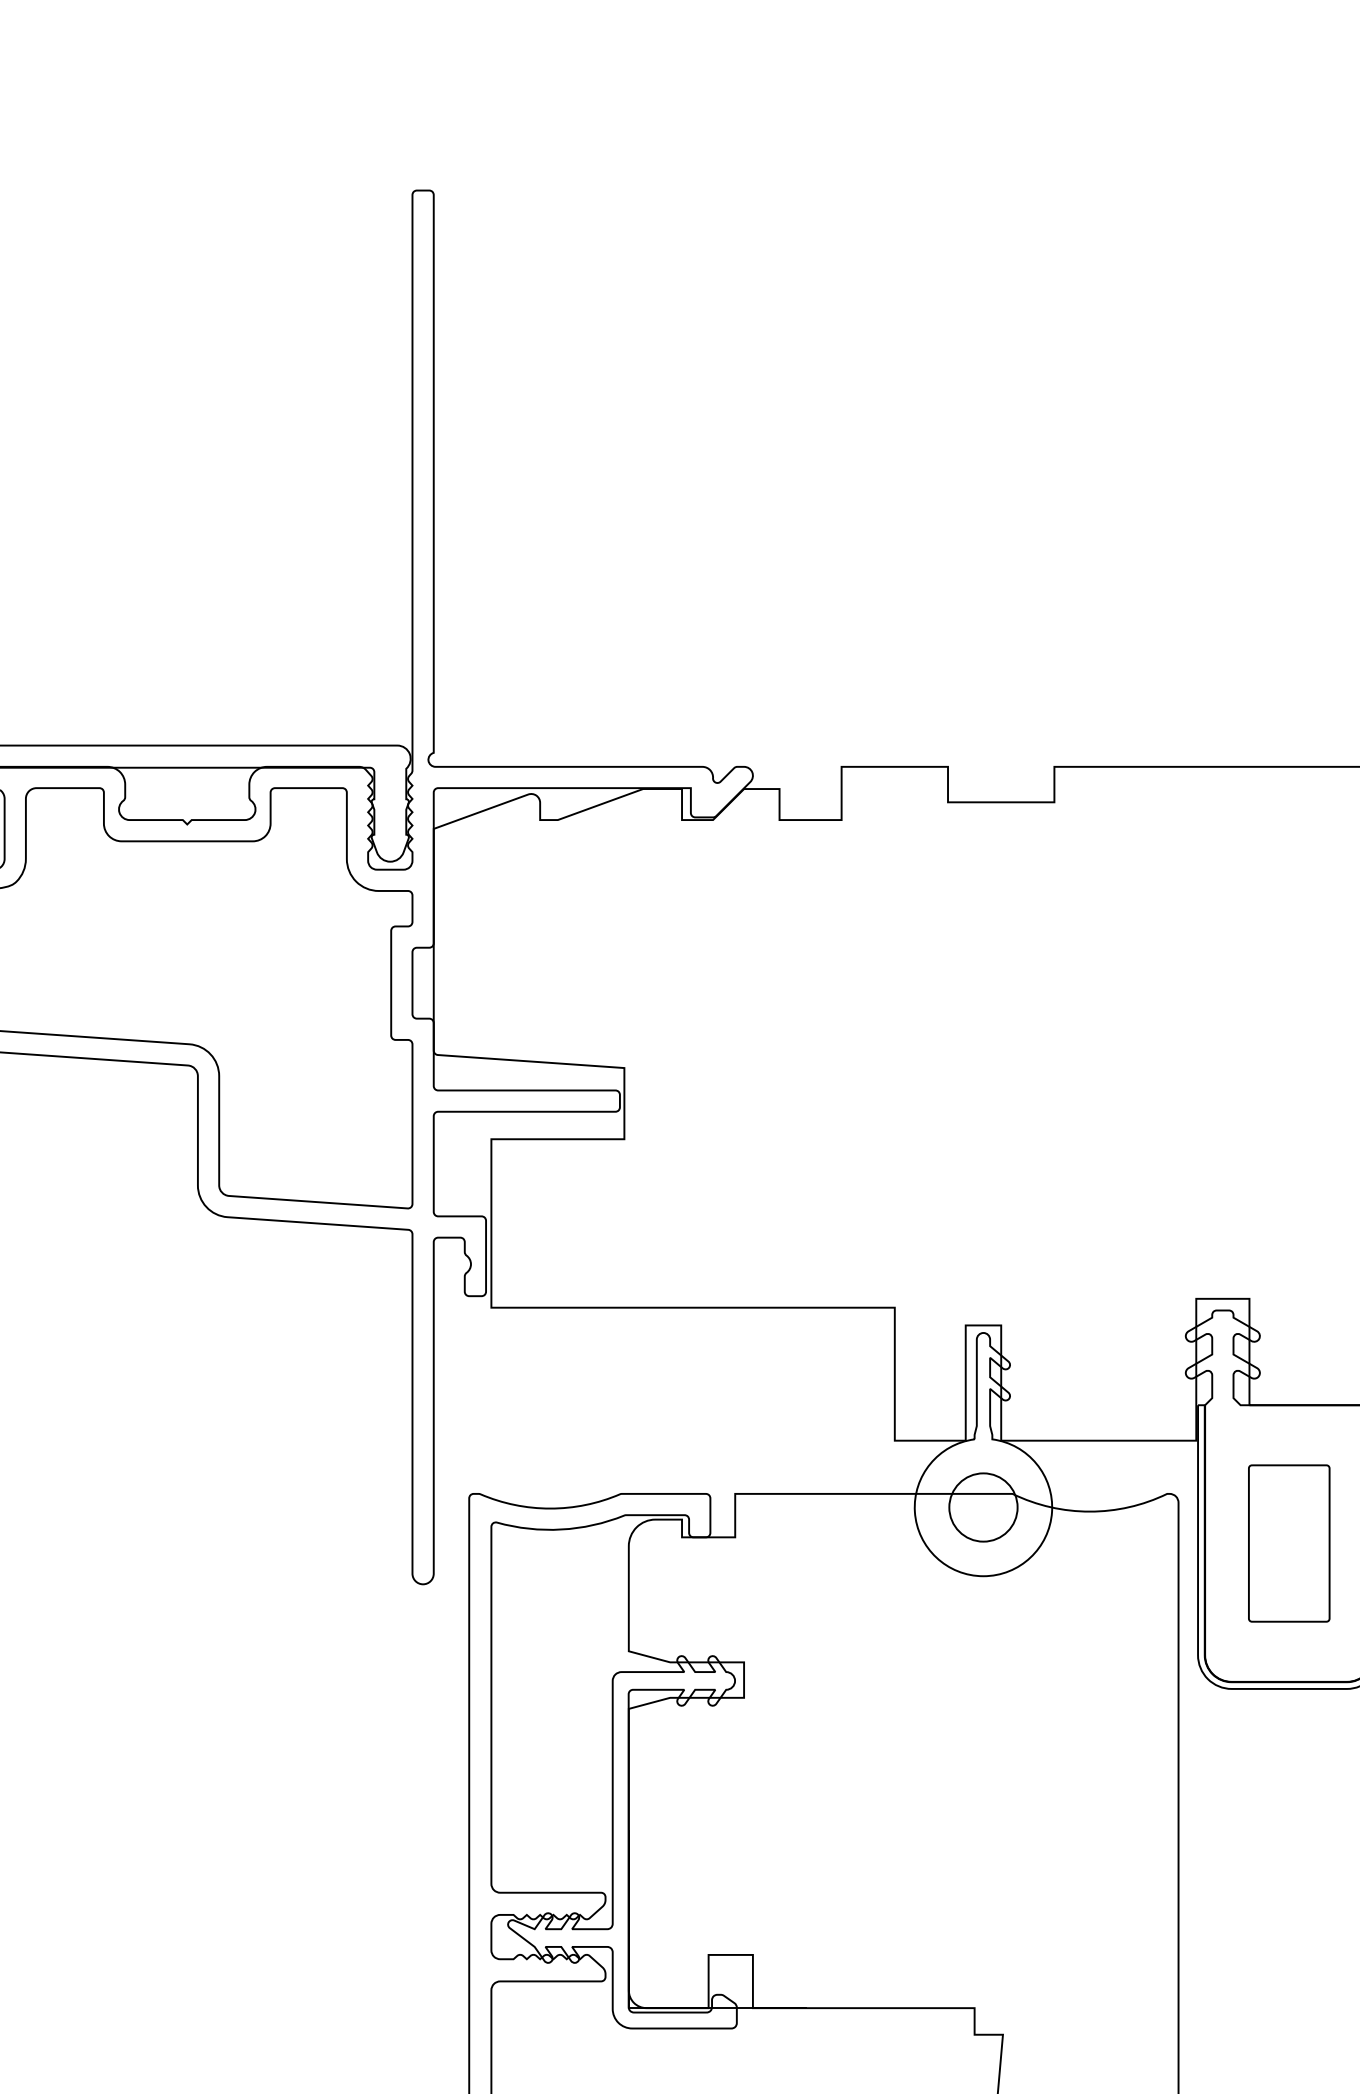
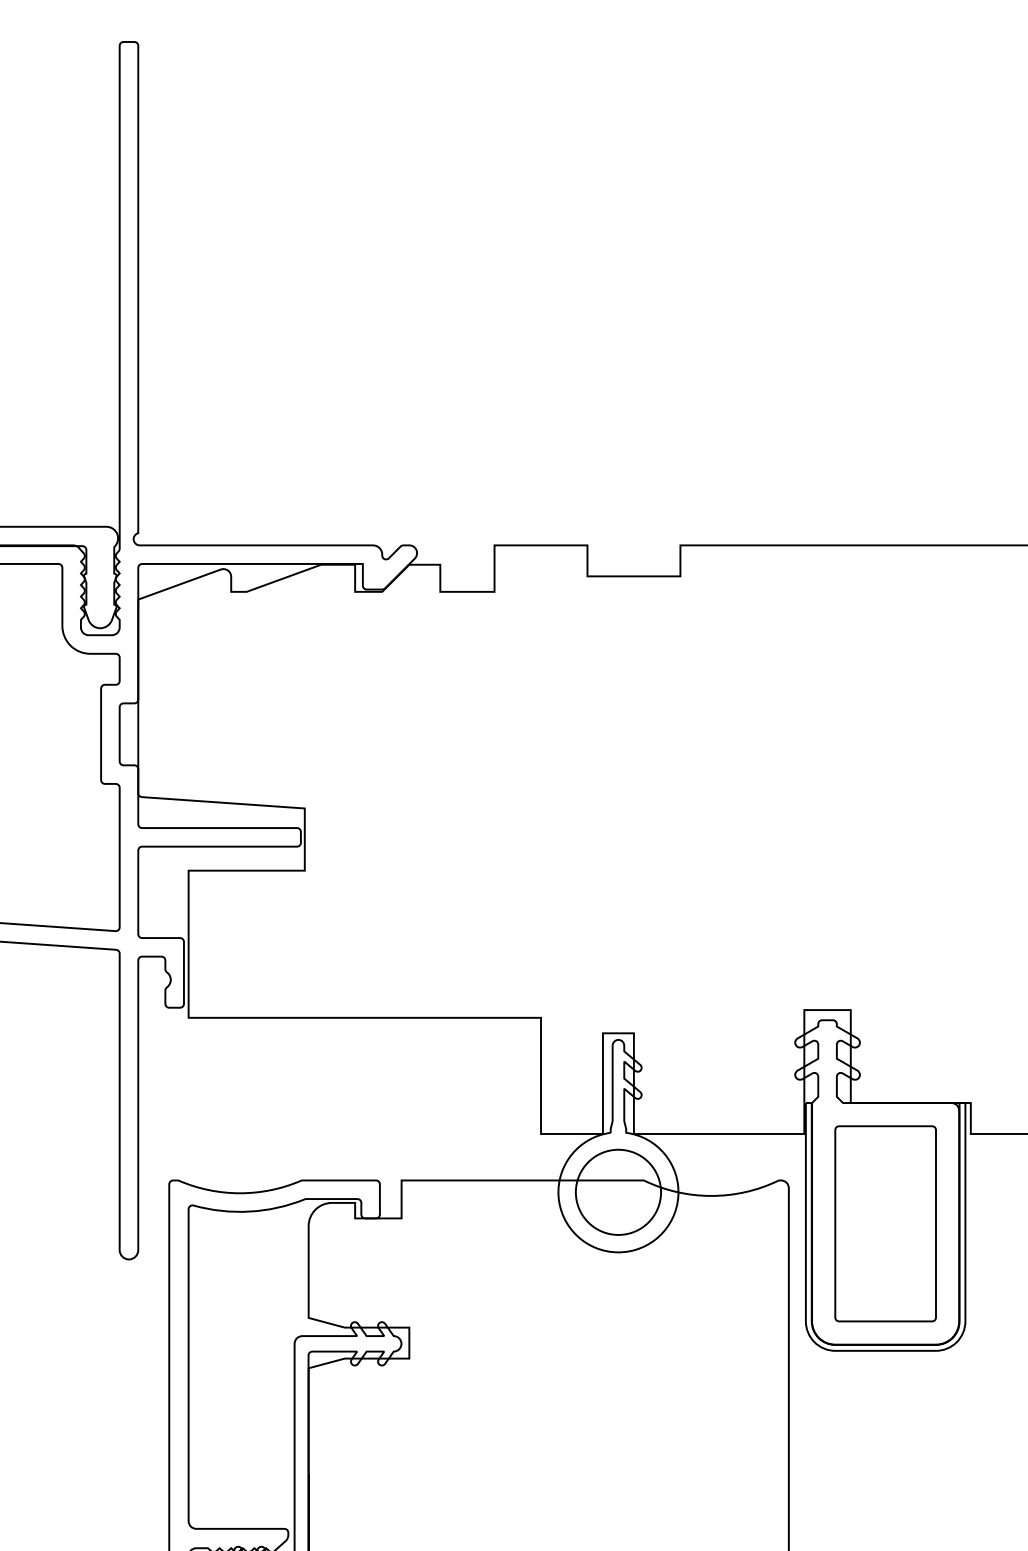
circle: (983, 1507) -> (618, 1192), size x1.43
part: (1288, 1543) -> (884, 1223), size x1.43

